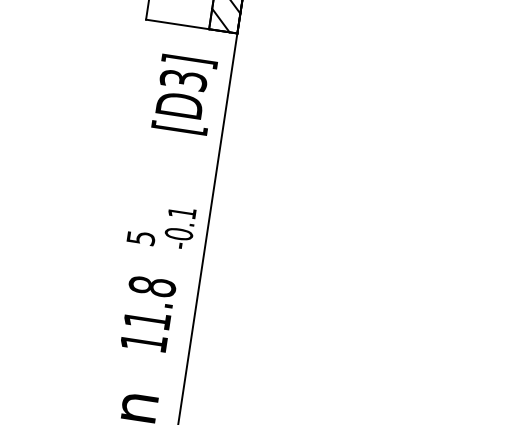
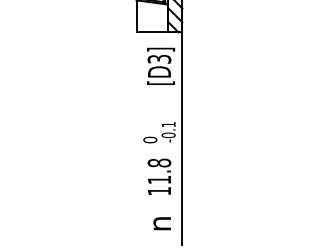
text: (141, 236) -> (150, 139), 5 -> 0

